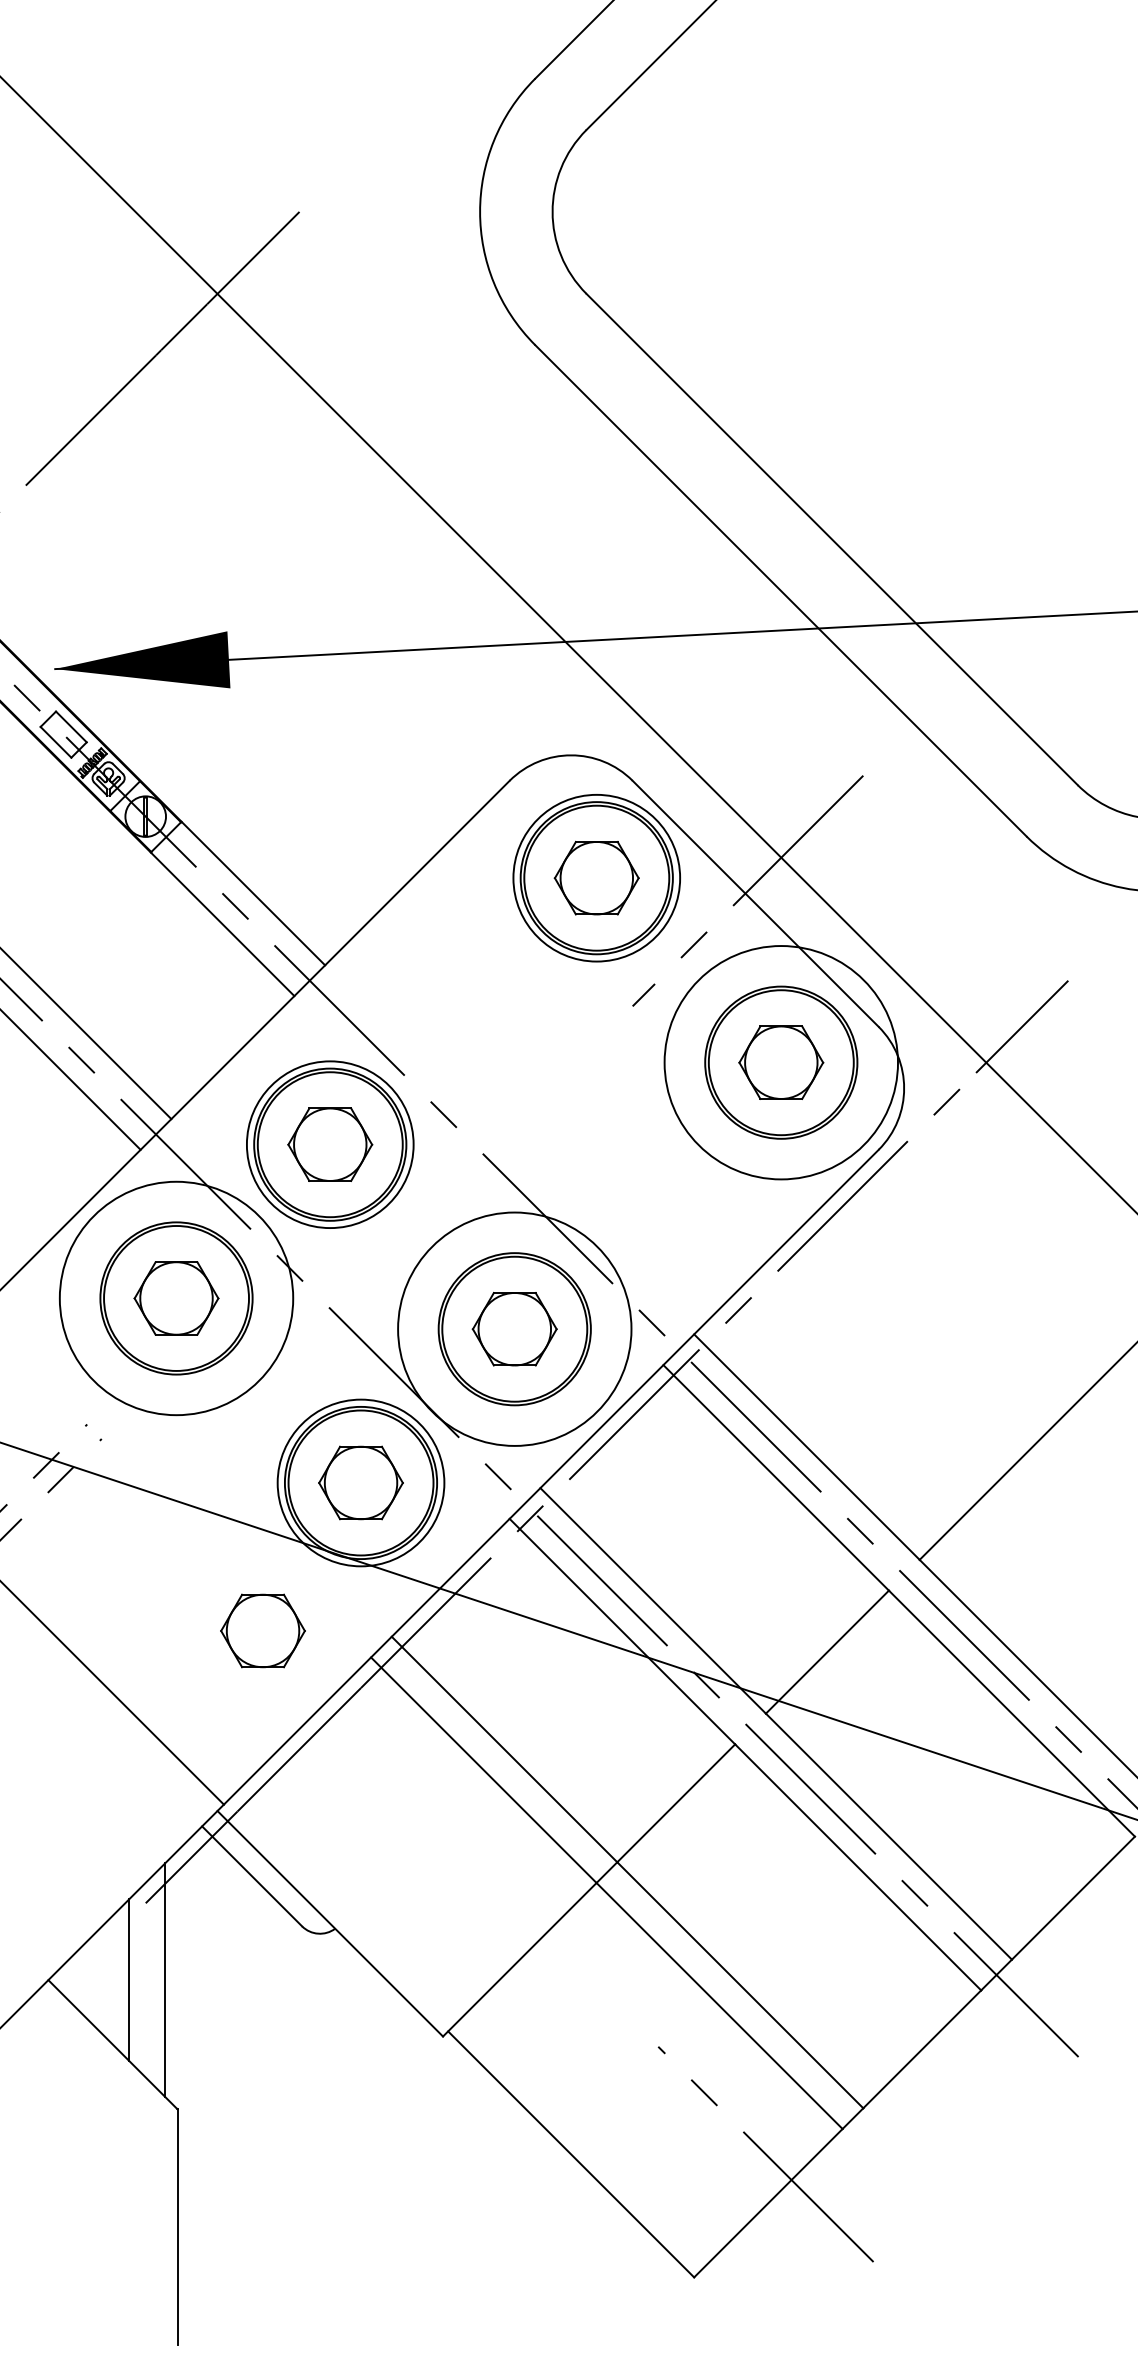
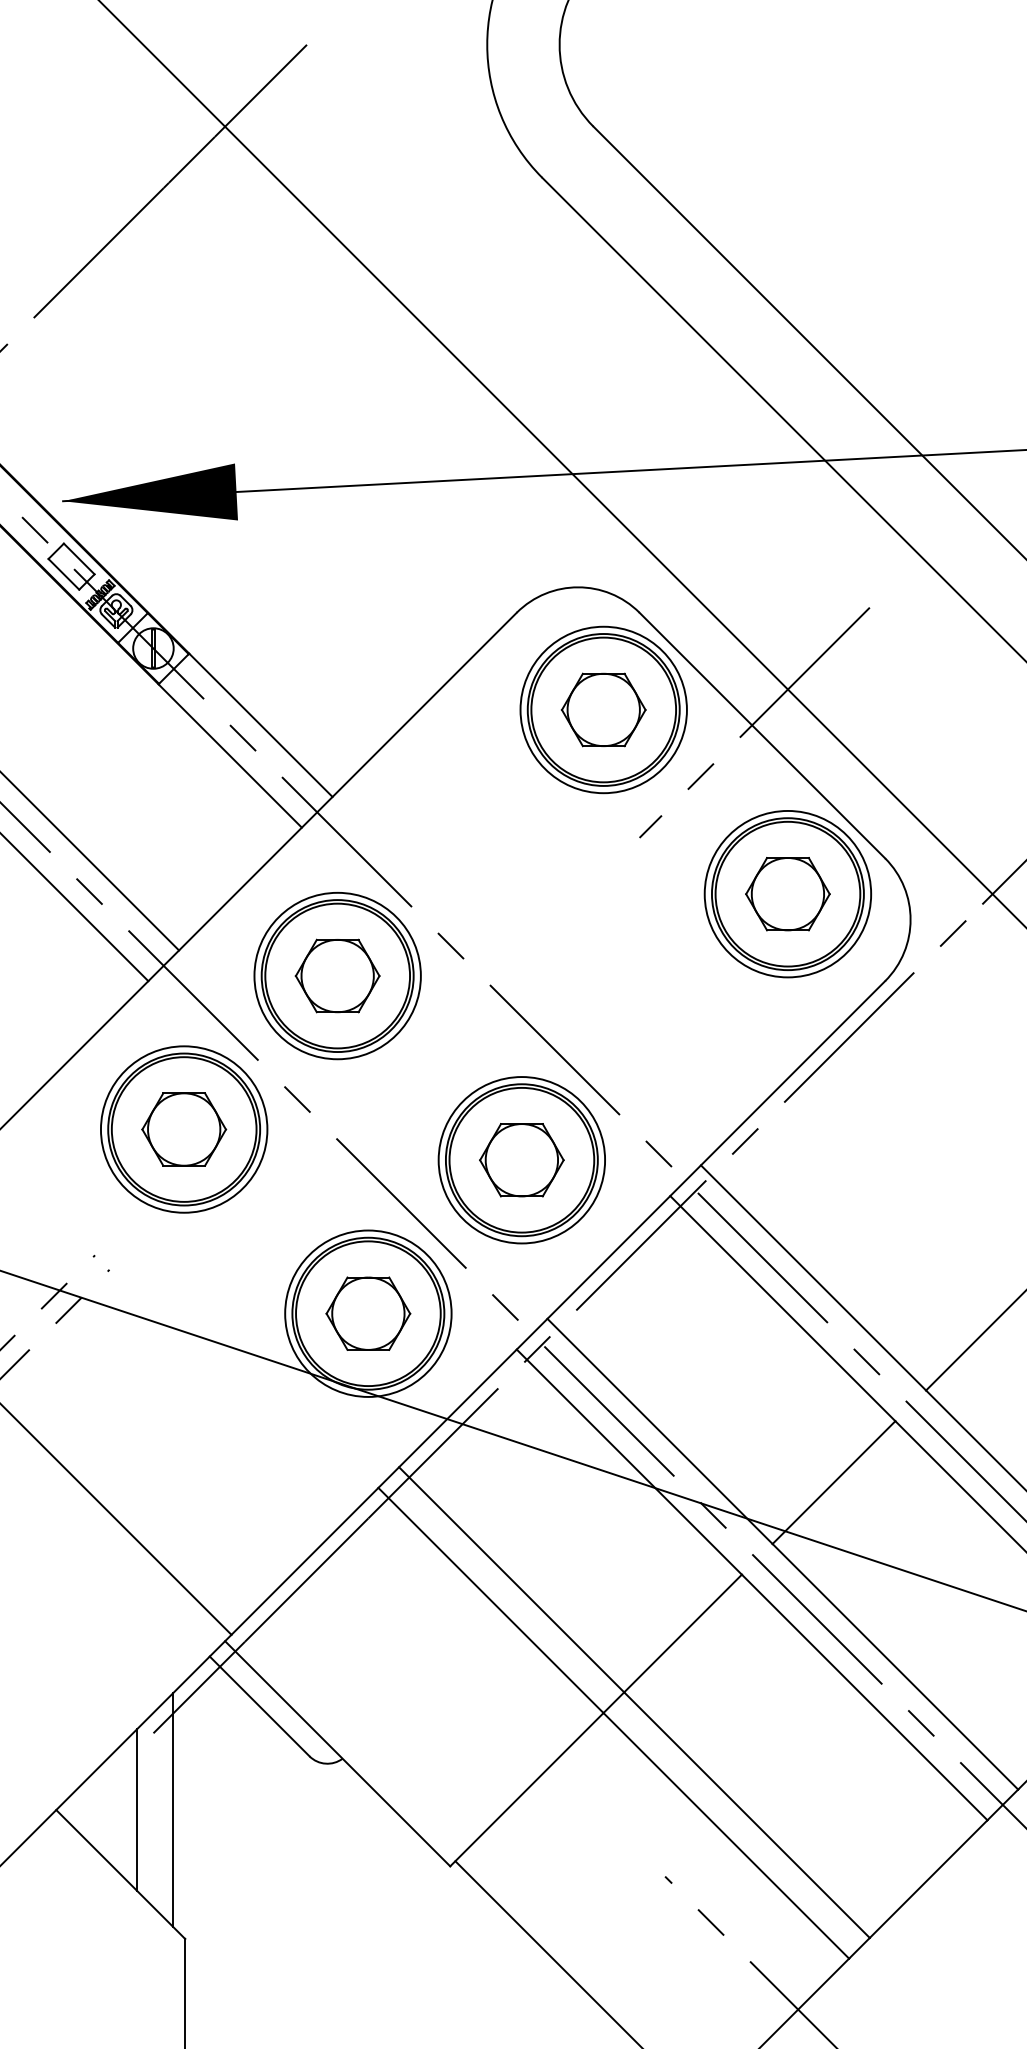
circle: (780, 1062) -> (787, 893), size x0.71
circle: (176, 1298) -> (184, 1129), size x0.71
circle: (514, 1328) -> (521, 1159), size x0.71
part: (262, 1630) -> (270, 1460), removed

